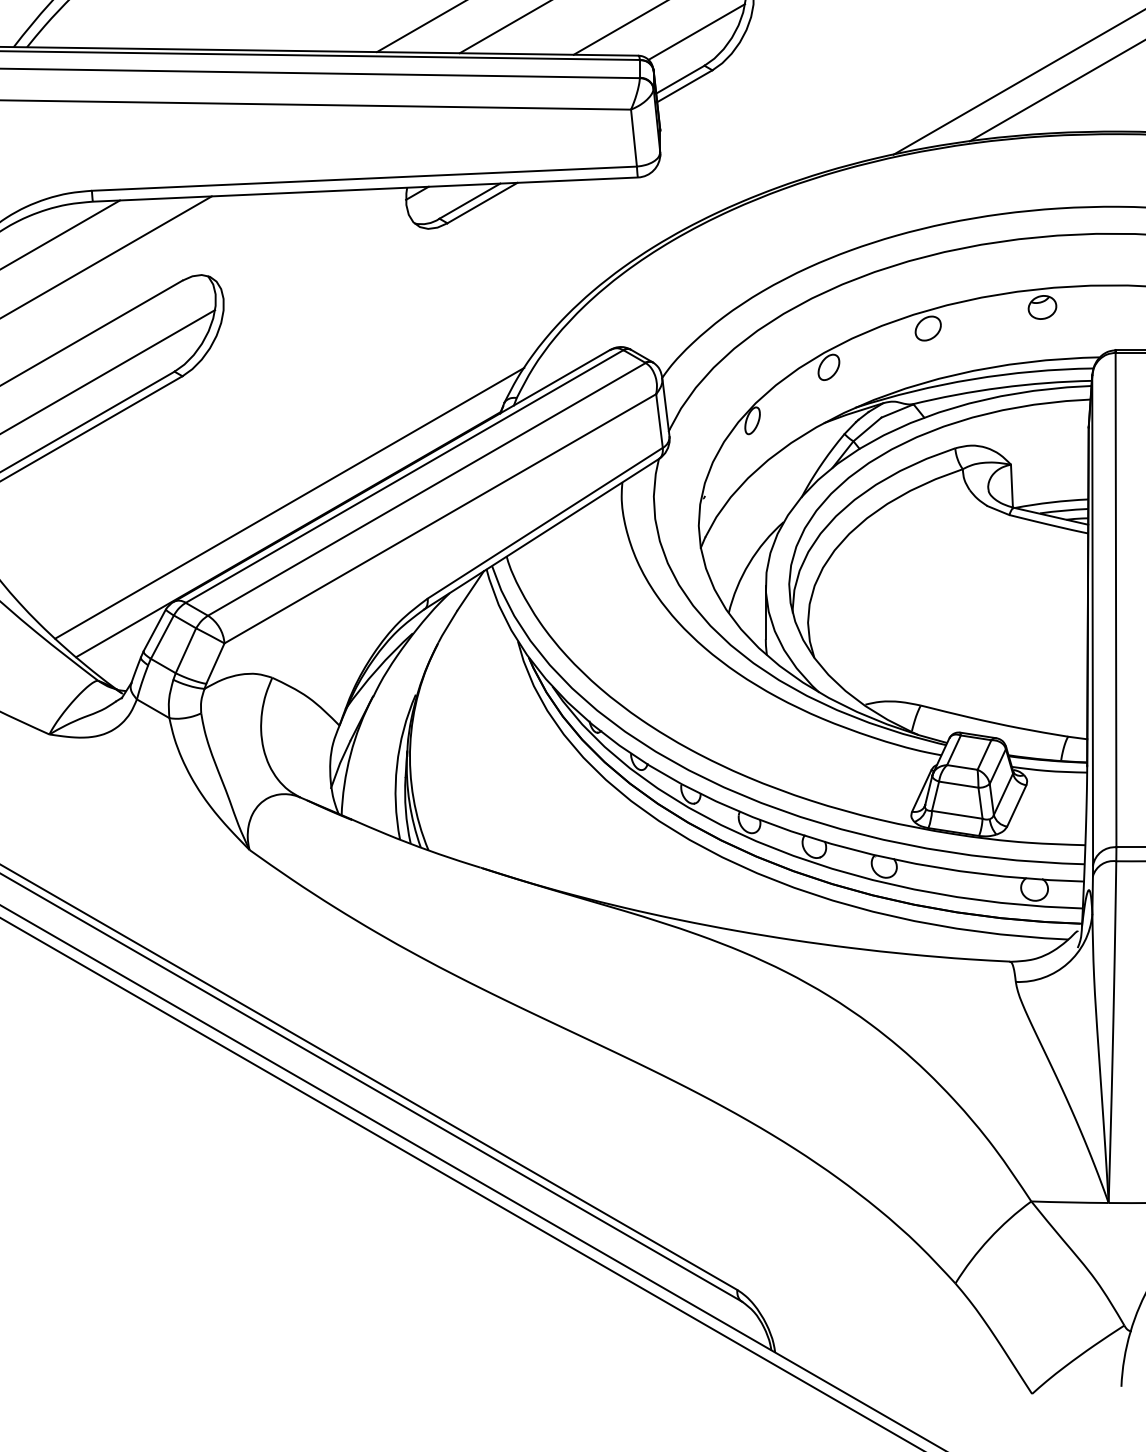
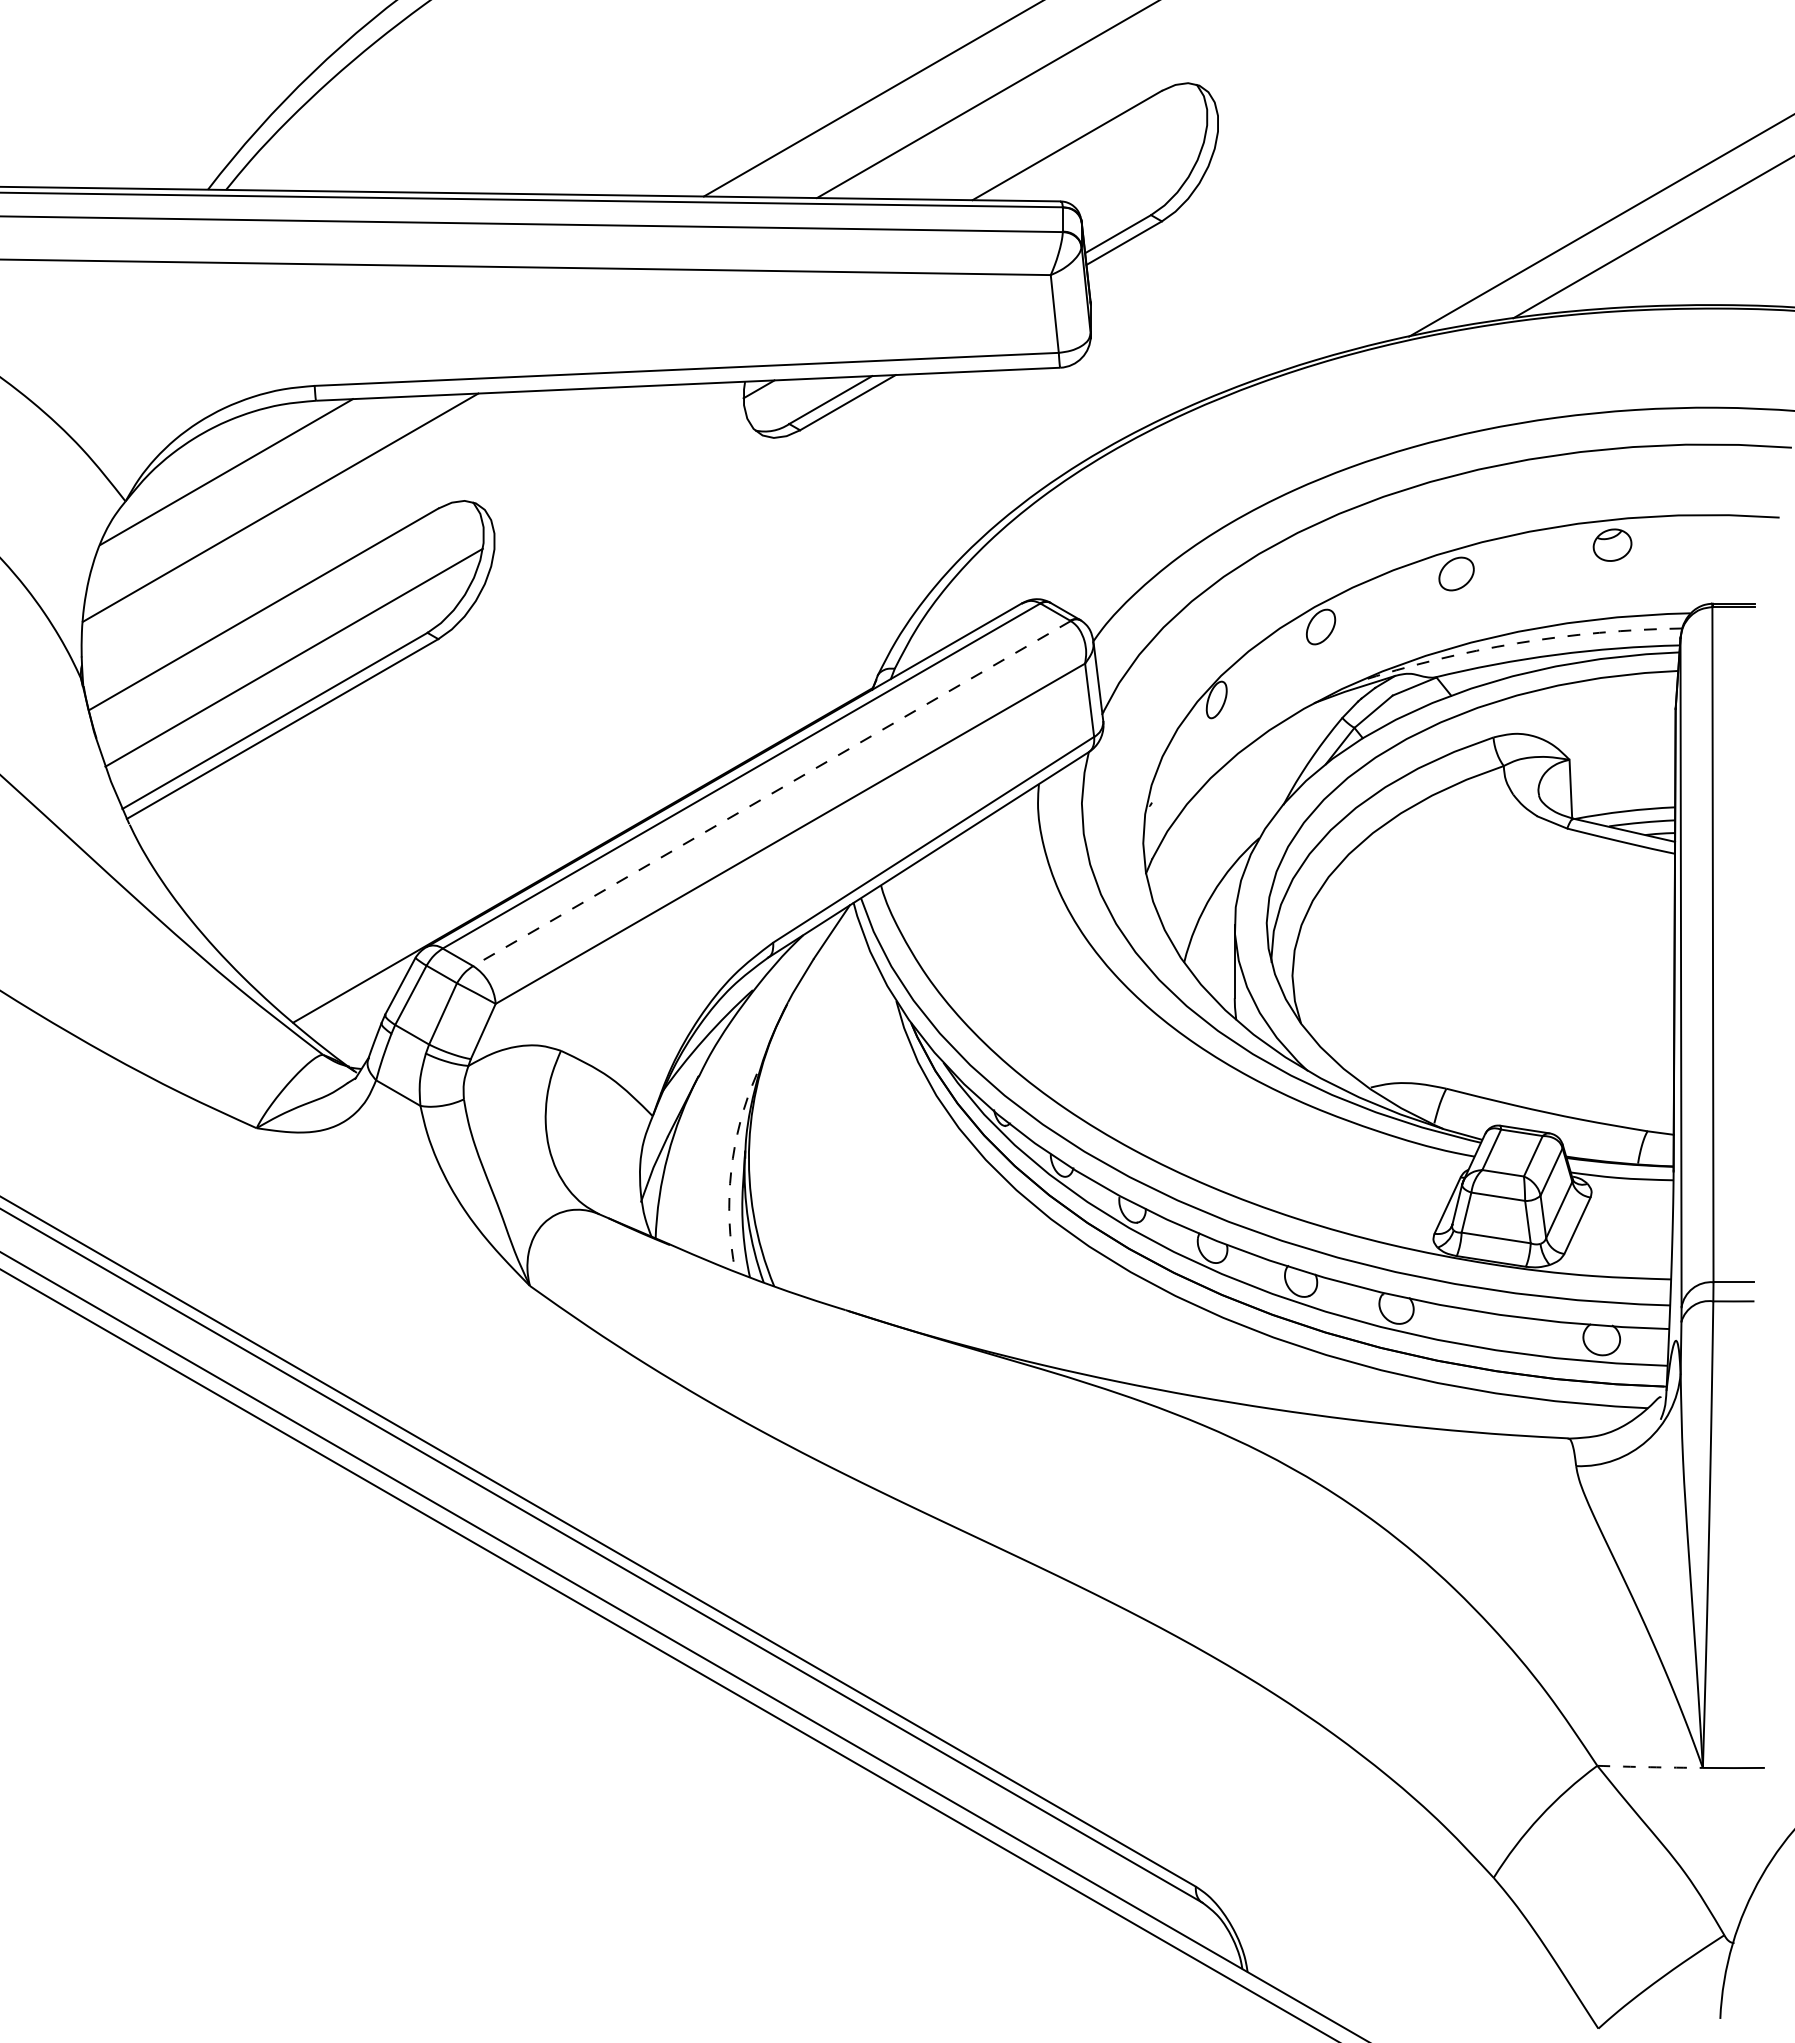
line: (696, 32) -> (1140, 169), removed
arc: (972, 379) -> (1517, 643), solid -> dashed
line: (426, 489) -> (771, 793), solid -> dashed
line: (289, 503) -> (584, 812), removed
arc: (397, 766) -> (731, 1171), solid -> dashed
arc: (1070, 1202) -> (1650, 1767), solid -> dashed

